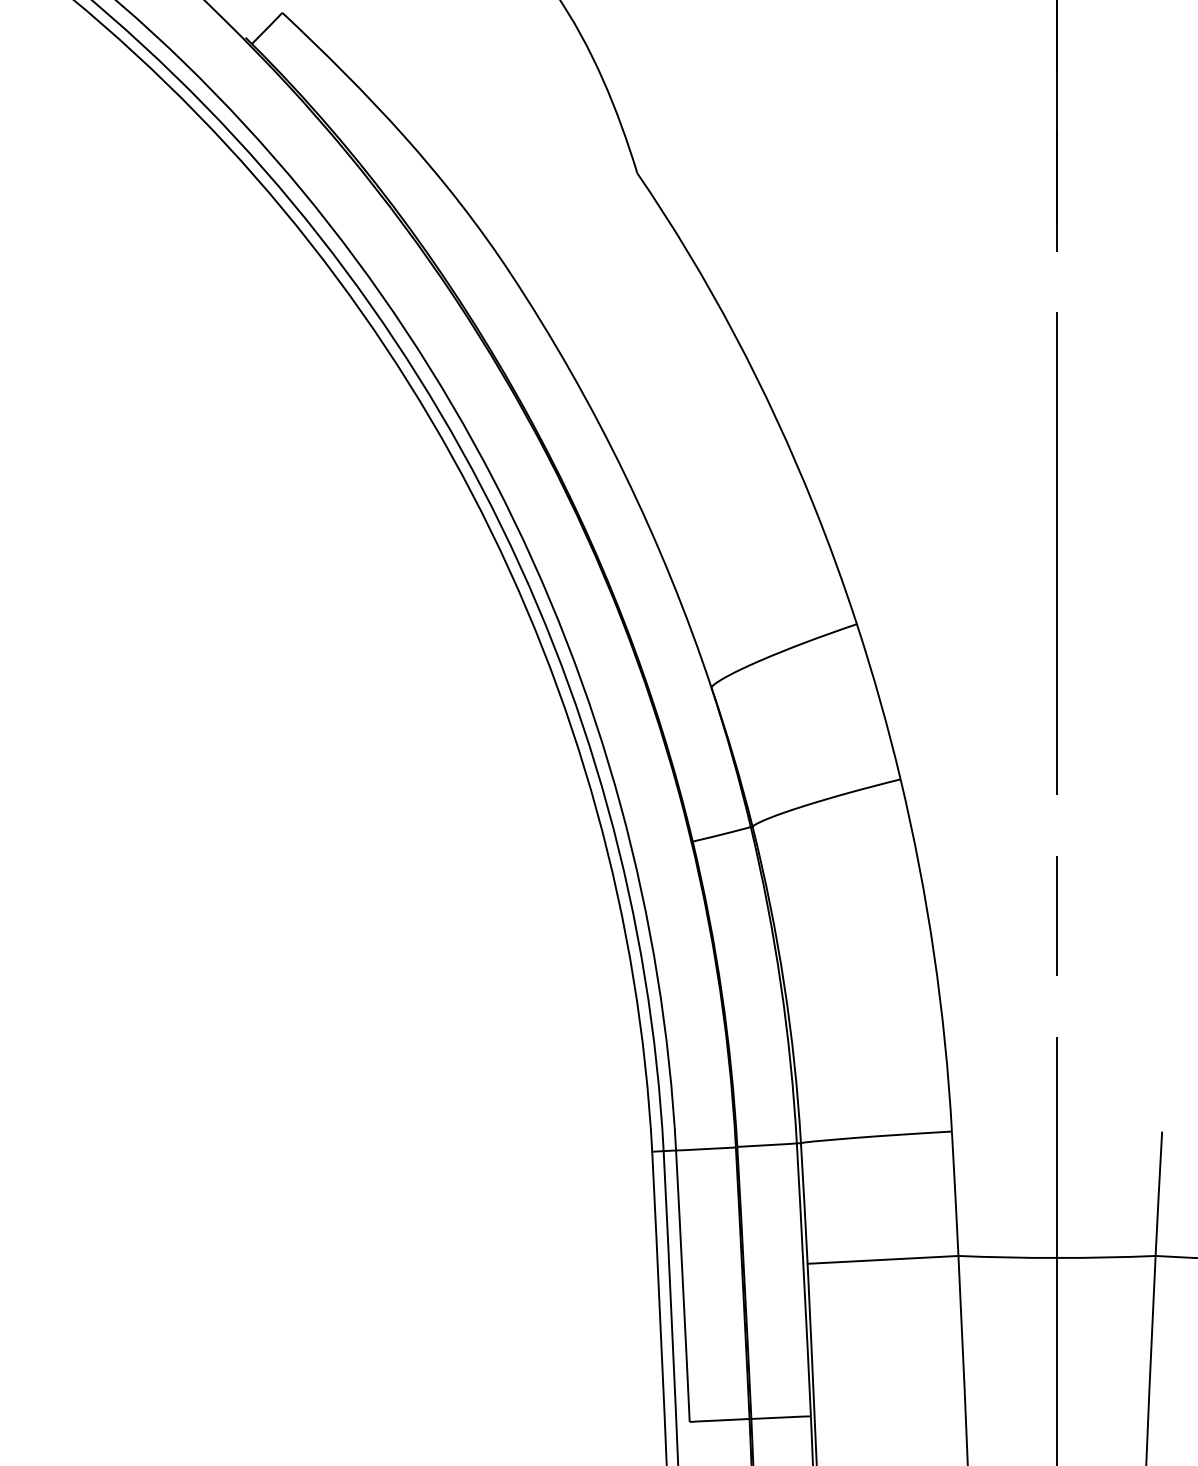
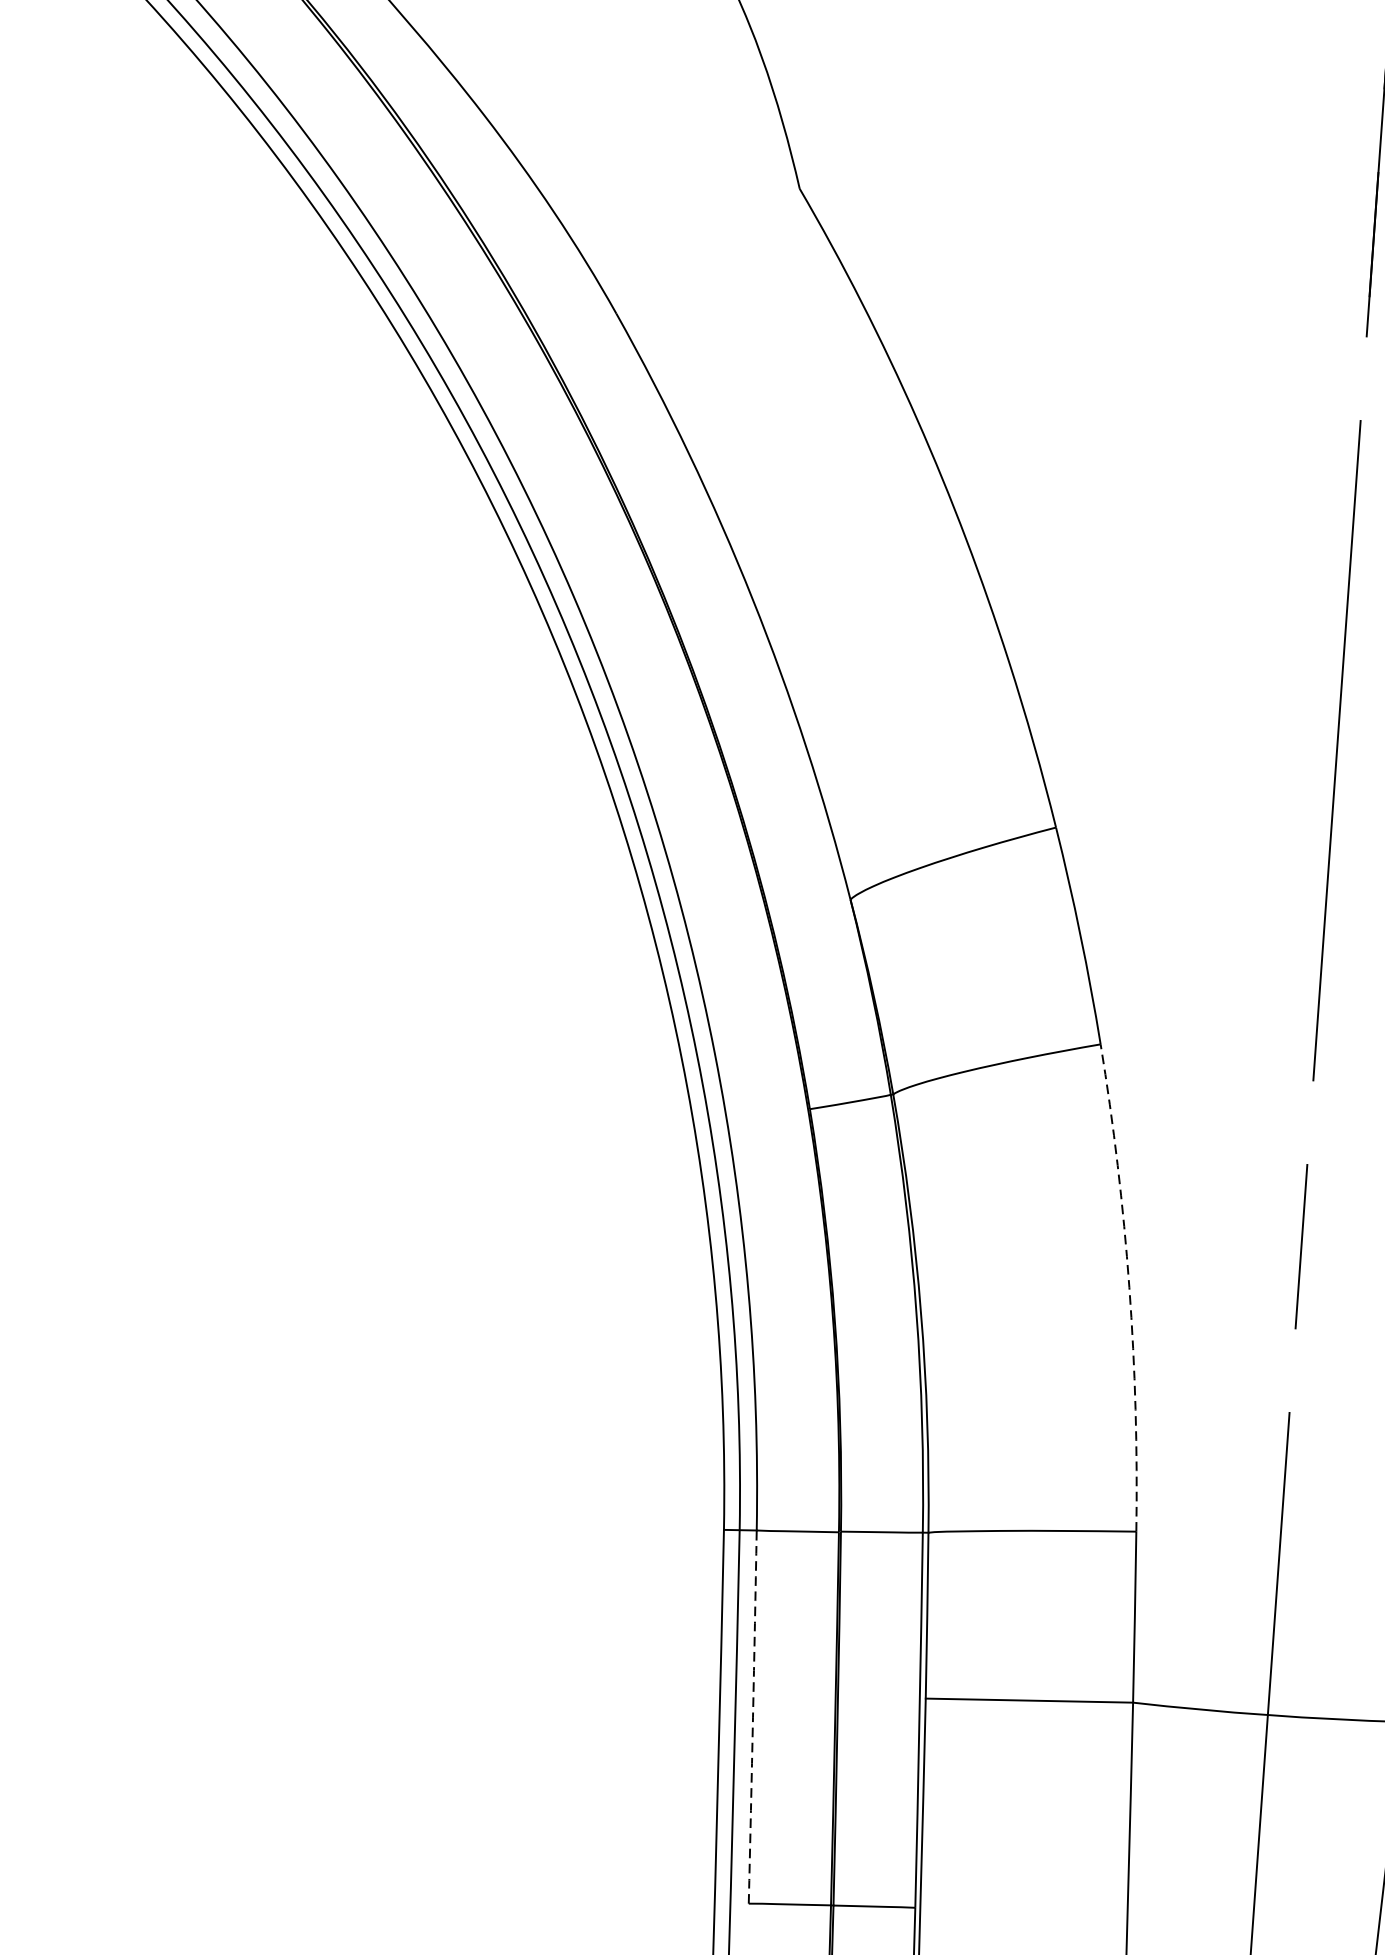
arc: (934, 954) -> (1129, 1287), solid -> dashed
arc: (683, 1286) -> (753, 1717), solid -> dashed

